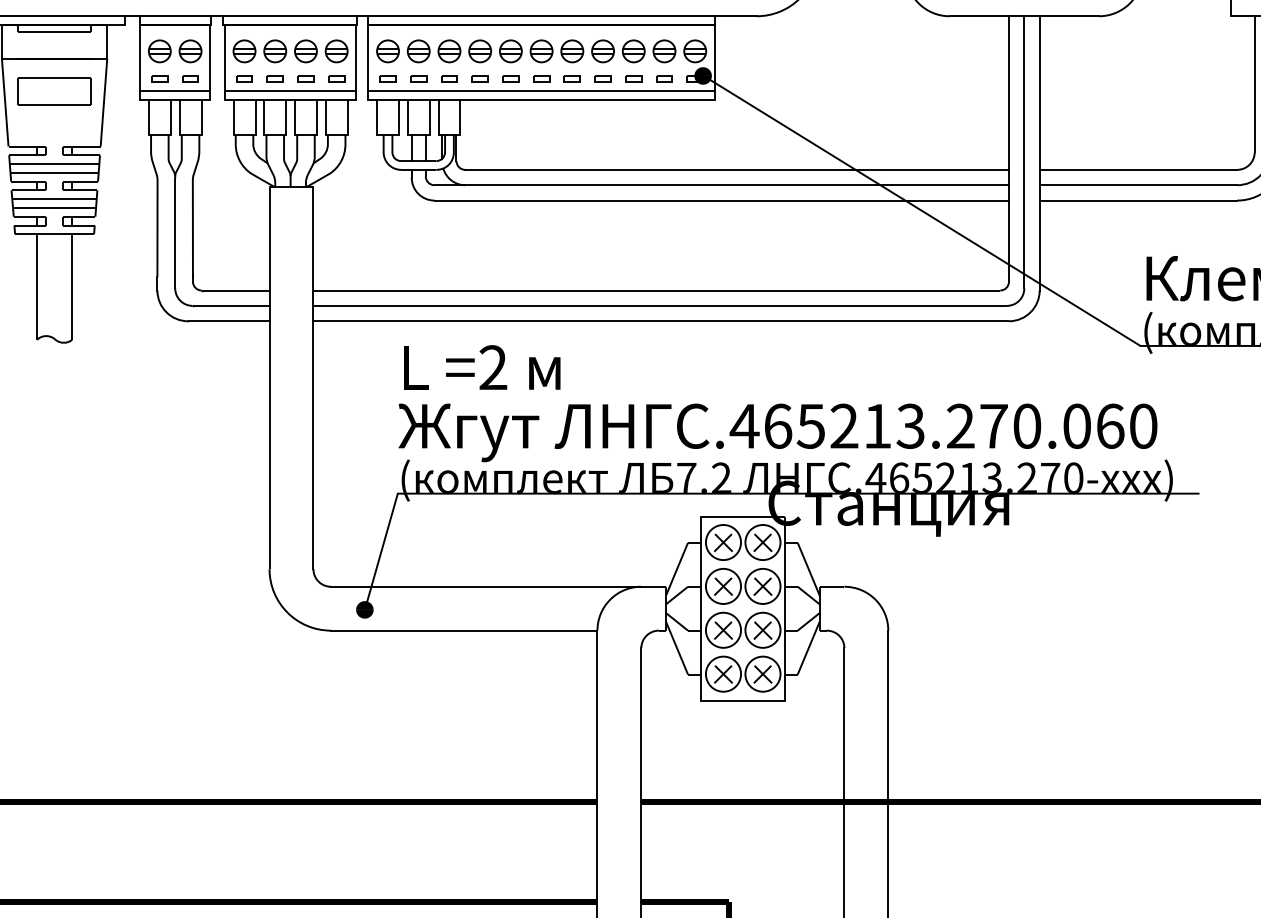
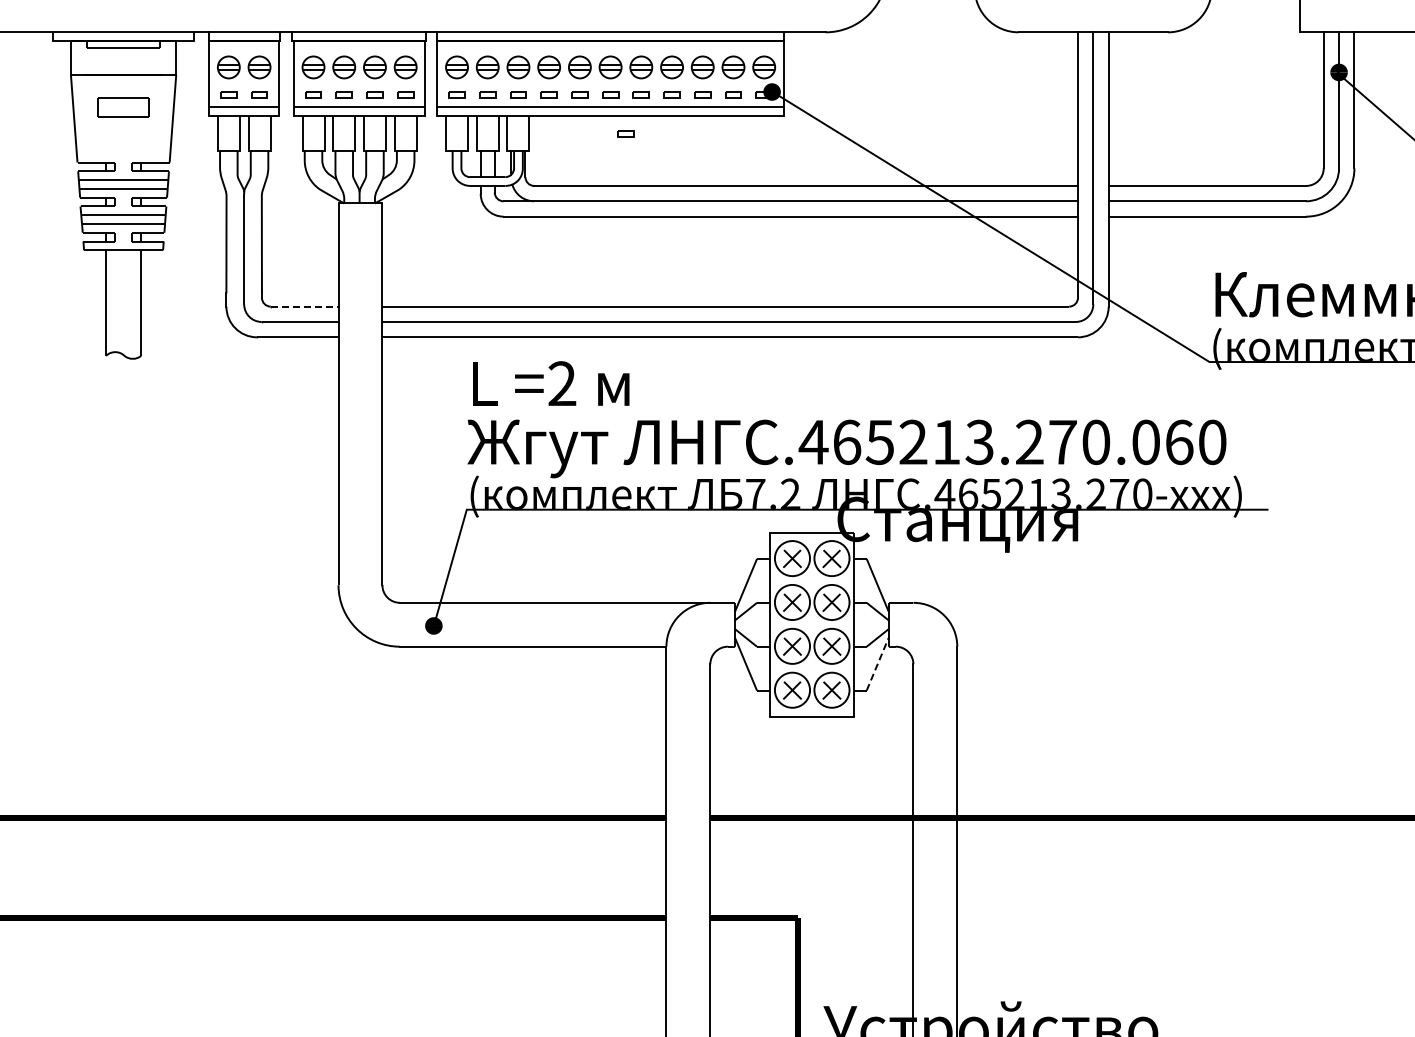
part: (54, 91) -> (123, 107), size x0.7
part: (556, 117) -> (625, 133), added
line: (235, 290) -> (304, 306), solid -> dashed
line: (808, 648) -> (877, 664), solid -> dashed

